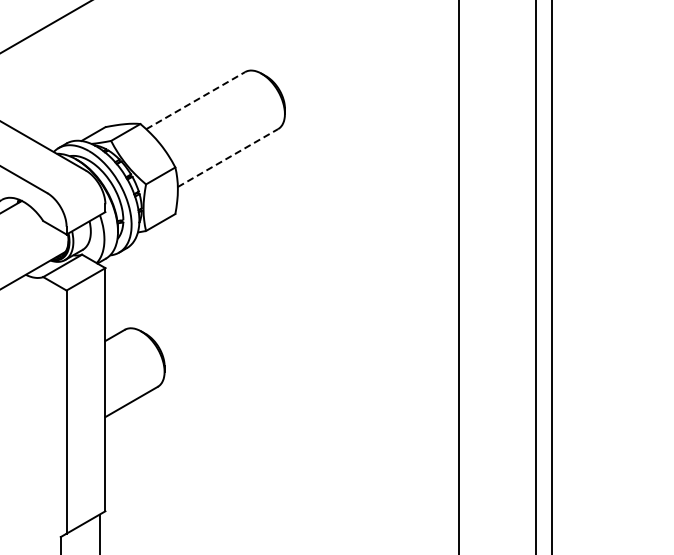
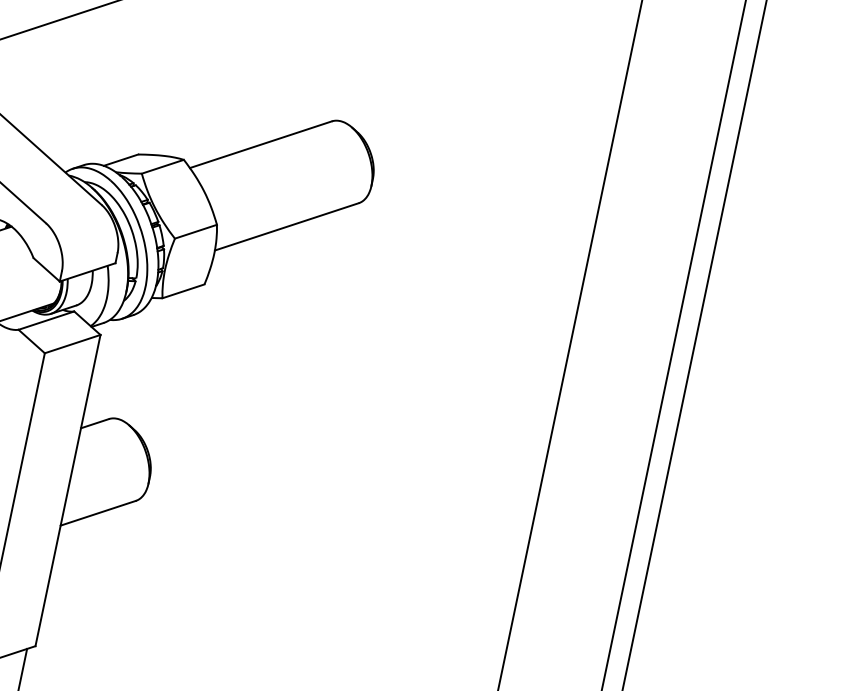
line: (196, 100) -> (261, 144), dashed -> solid
line: (227, 158) -> (286, 227), dashed -> solid

